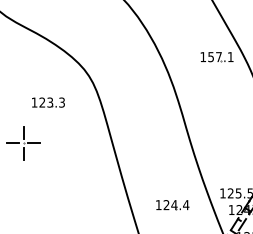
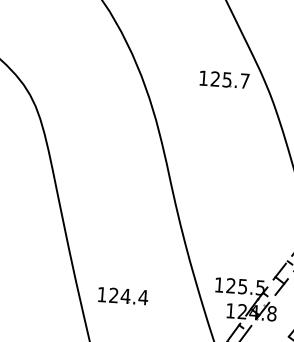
text: (220, 57) -> (229, 80), 157.1 -> 125.7
part: (172, 205) -> (122, 296), moved

